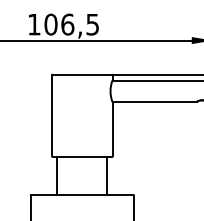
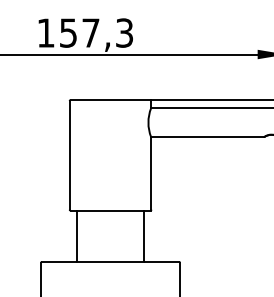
text: (71, 24) -> (96, 32), 106,5 -> 157,3

